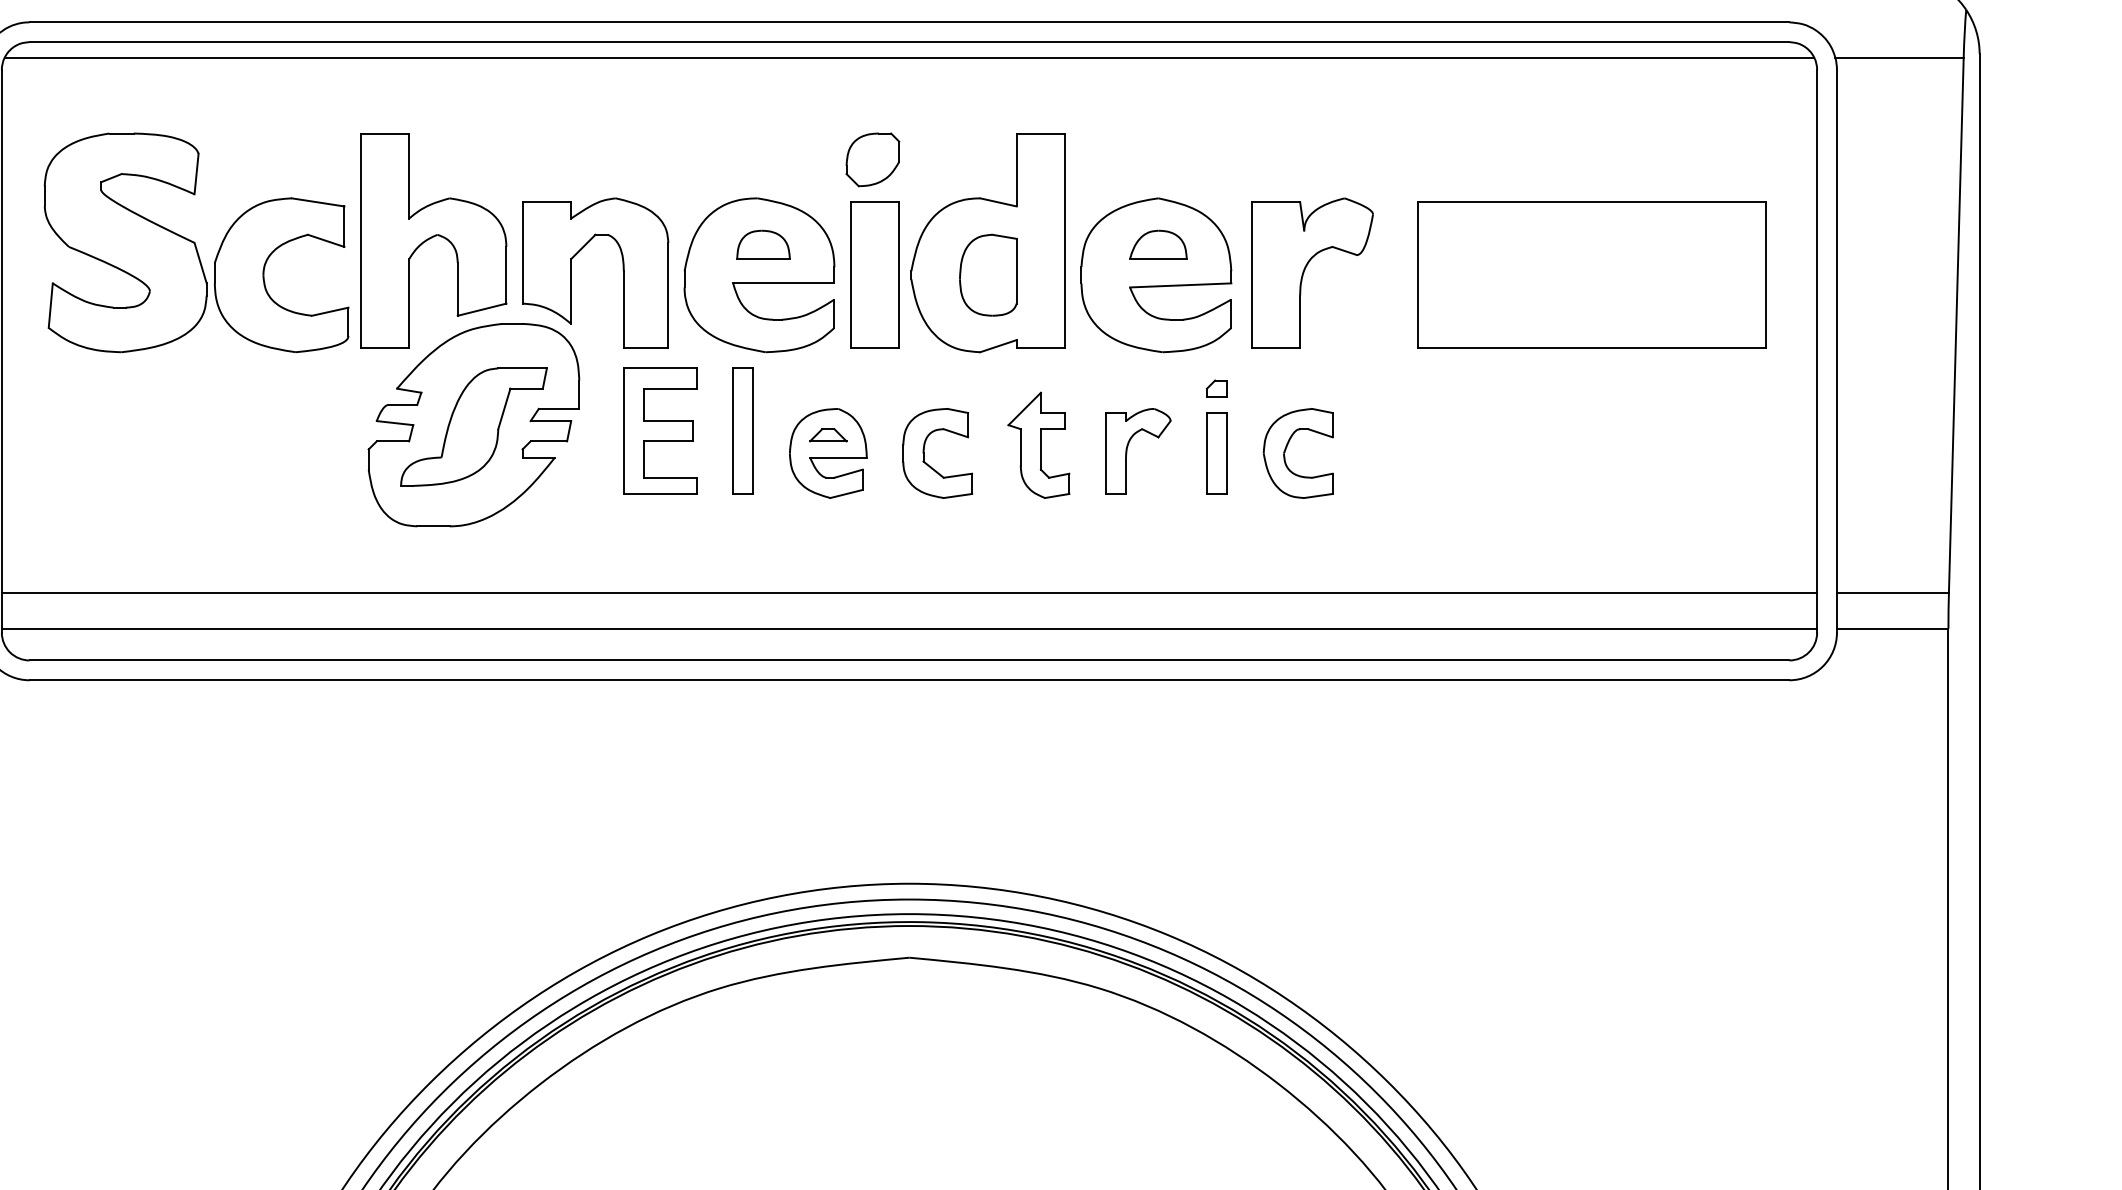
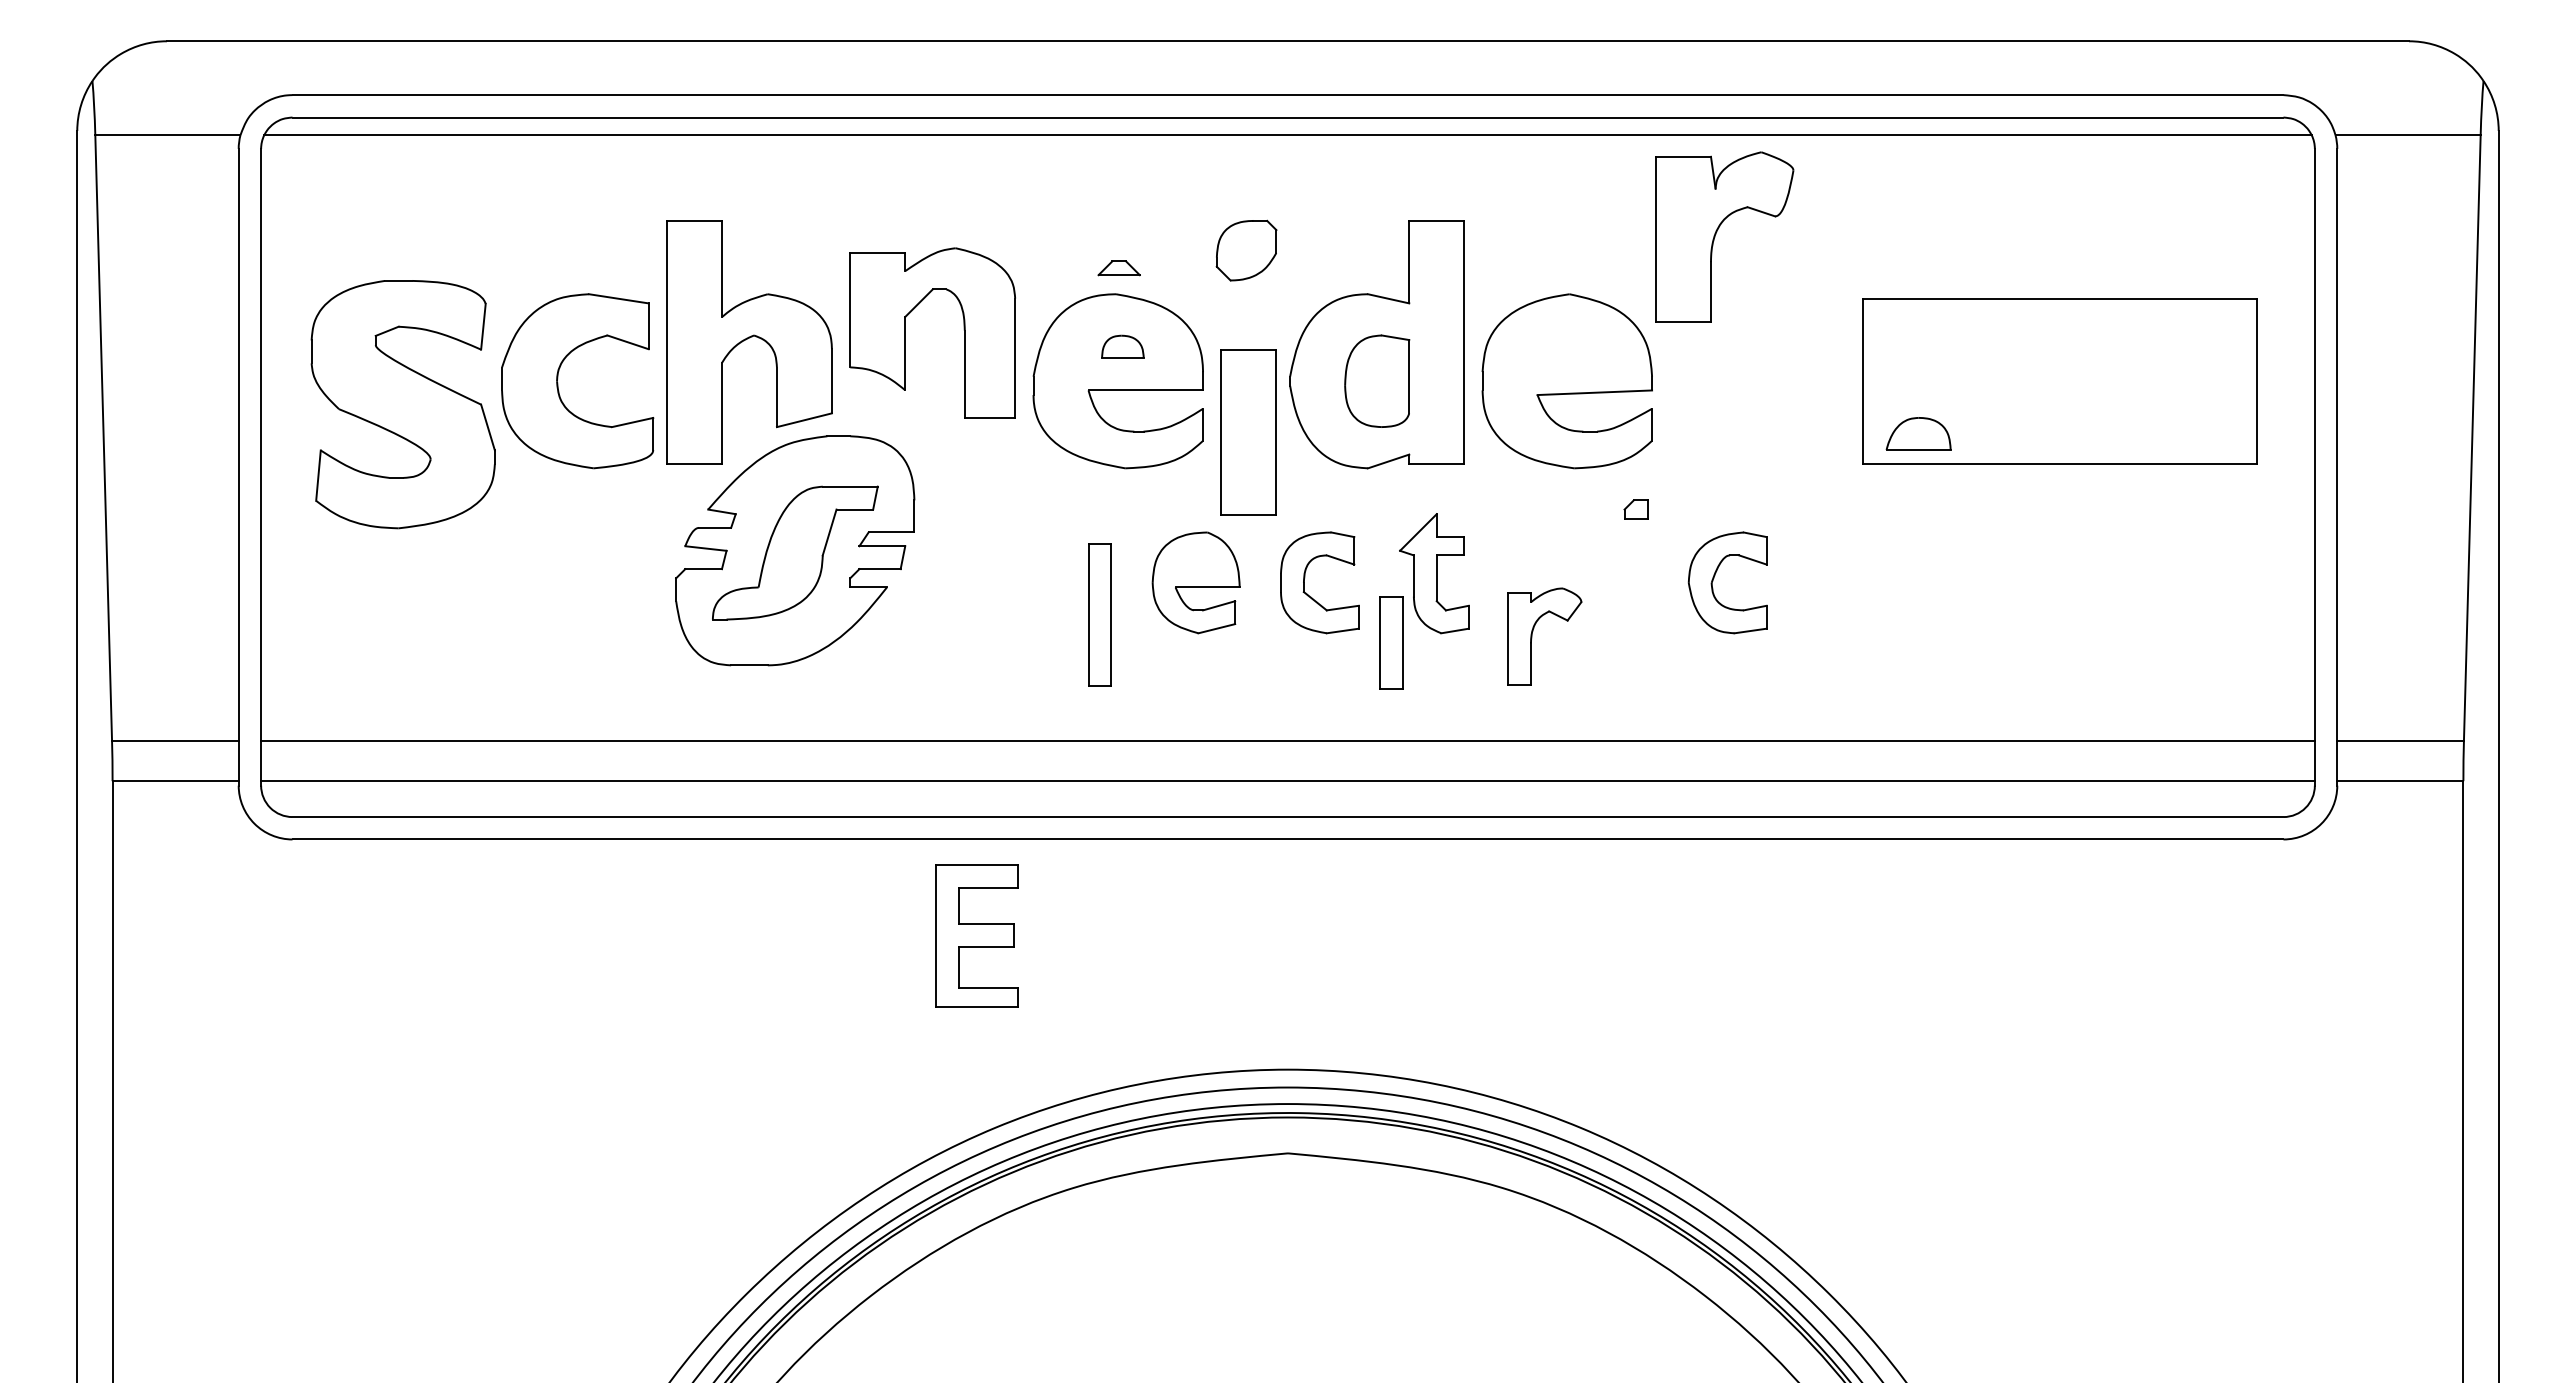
part: (125, 242) -> (402, 404), moved
part: (763, 244) -> (1122, 346), size x0.7
part: (1158, 244) -> (1918, 433), moved
part: (1305, 271) -> (1716, 234), moved
part: (571, 272) -> (905, 332), moved
part: (874, 275) -> (1248, 432), moved
part: (659, 431) -> (976, 935), moved
part: (742, 431) -> (1099, 614), moved
part: (827, 435) -> (1118, 268), moved
part: (1127, 451) -> (1532, 636), moved
part: (1217, 453) -> (1391, 642), moved

